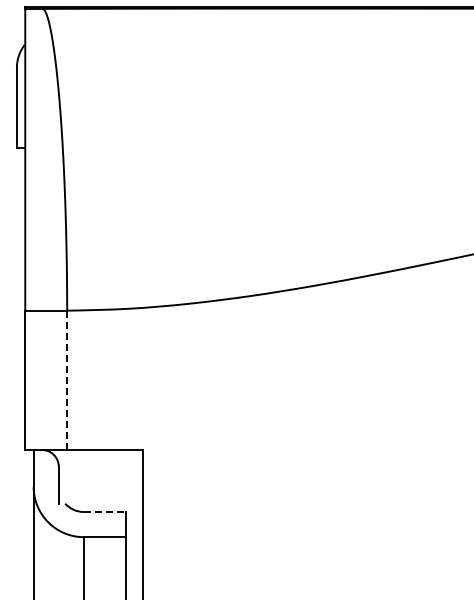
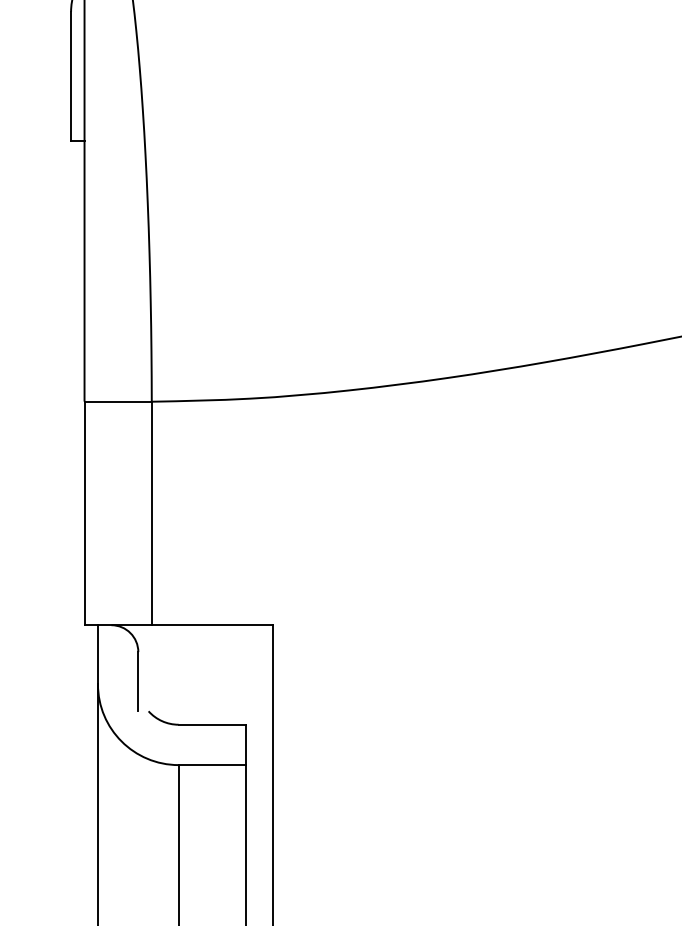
line: (67, 380) -> (152, 513), dashed -> solid
line: (104, 512) -> (211, 725), dashed -> solid

